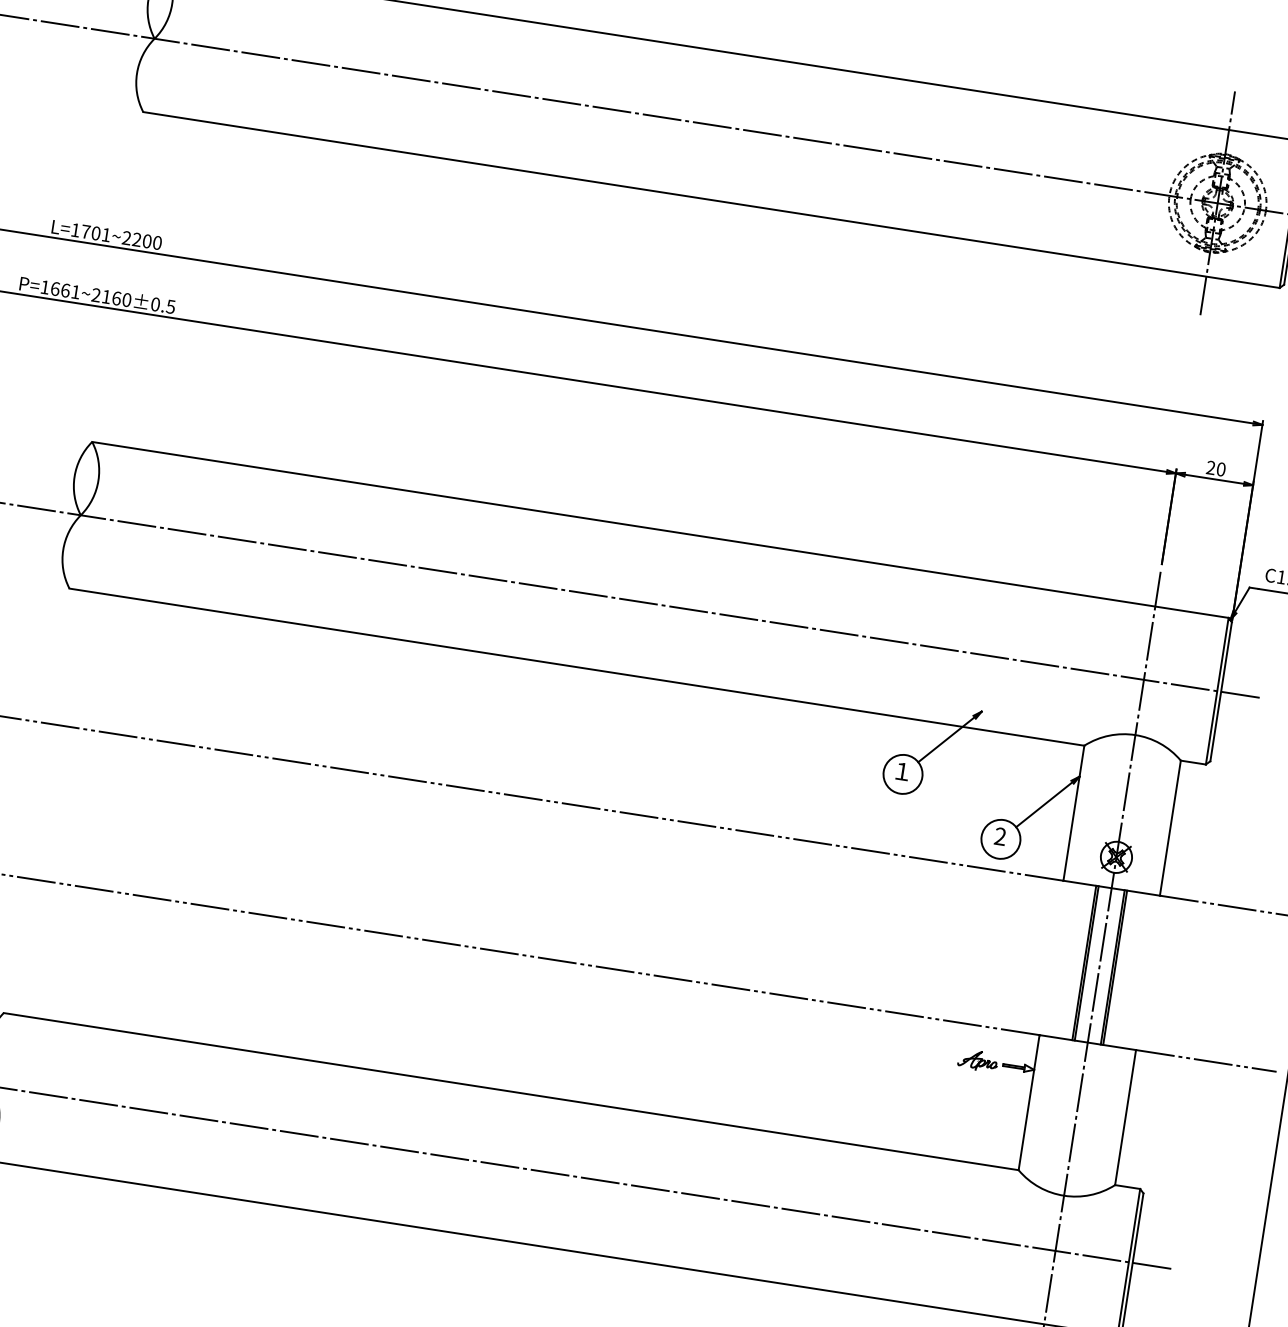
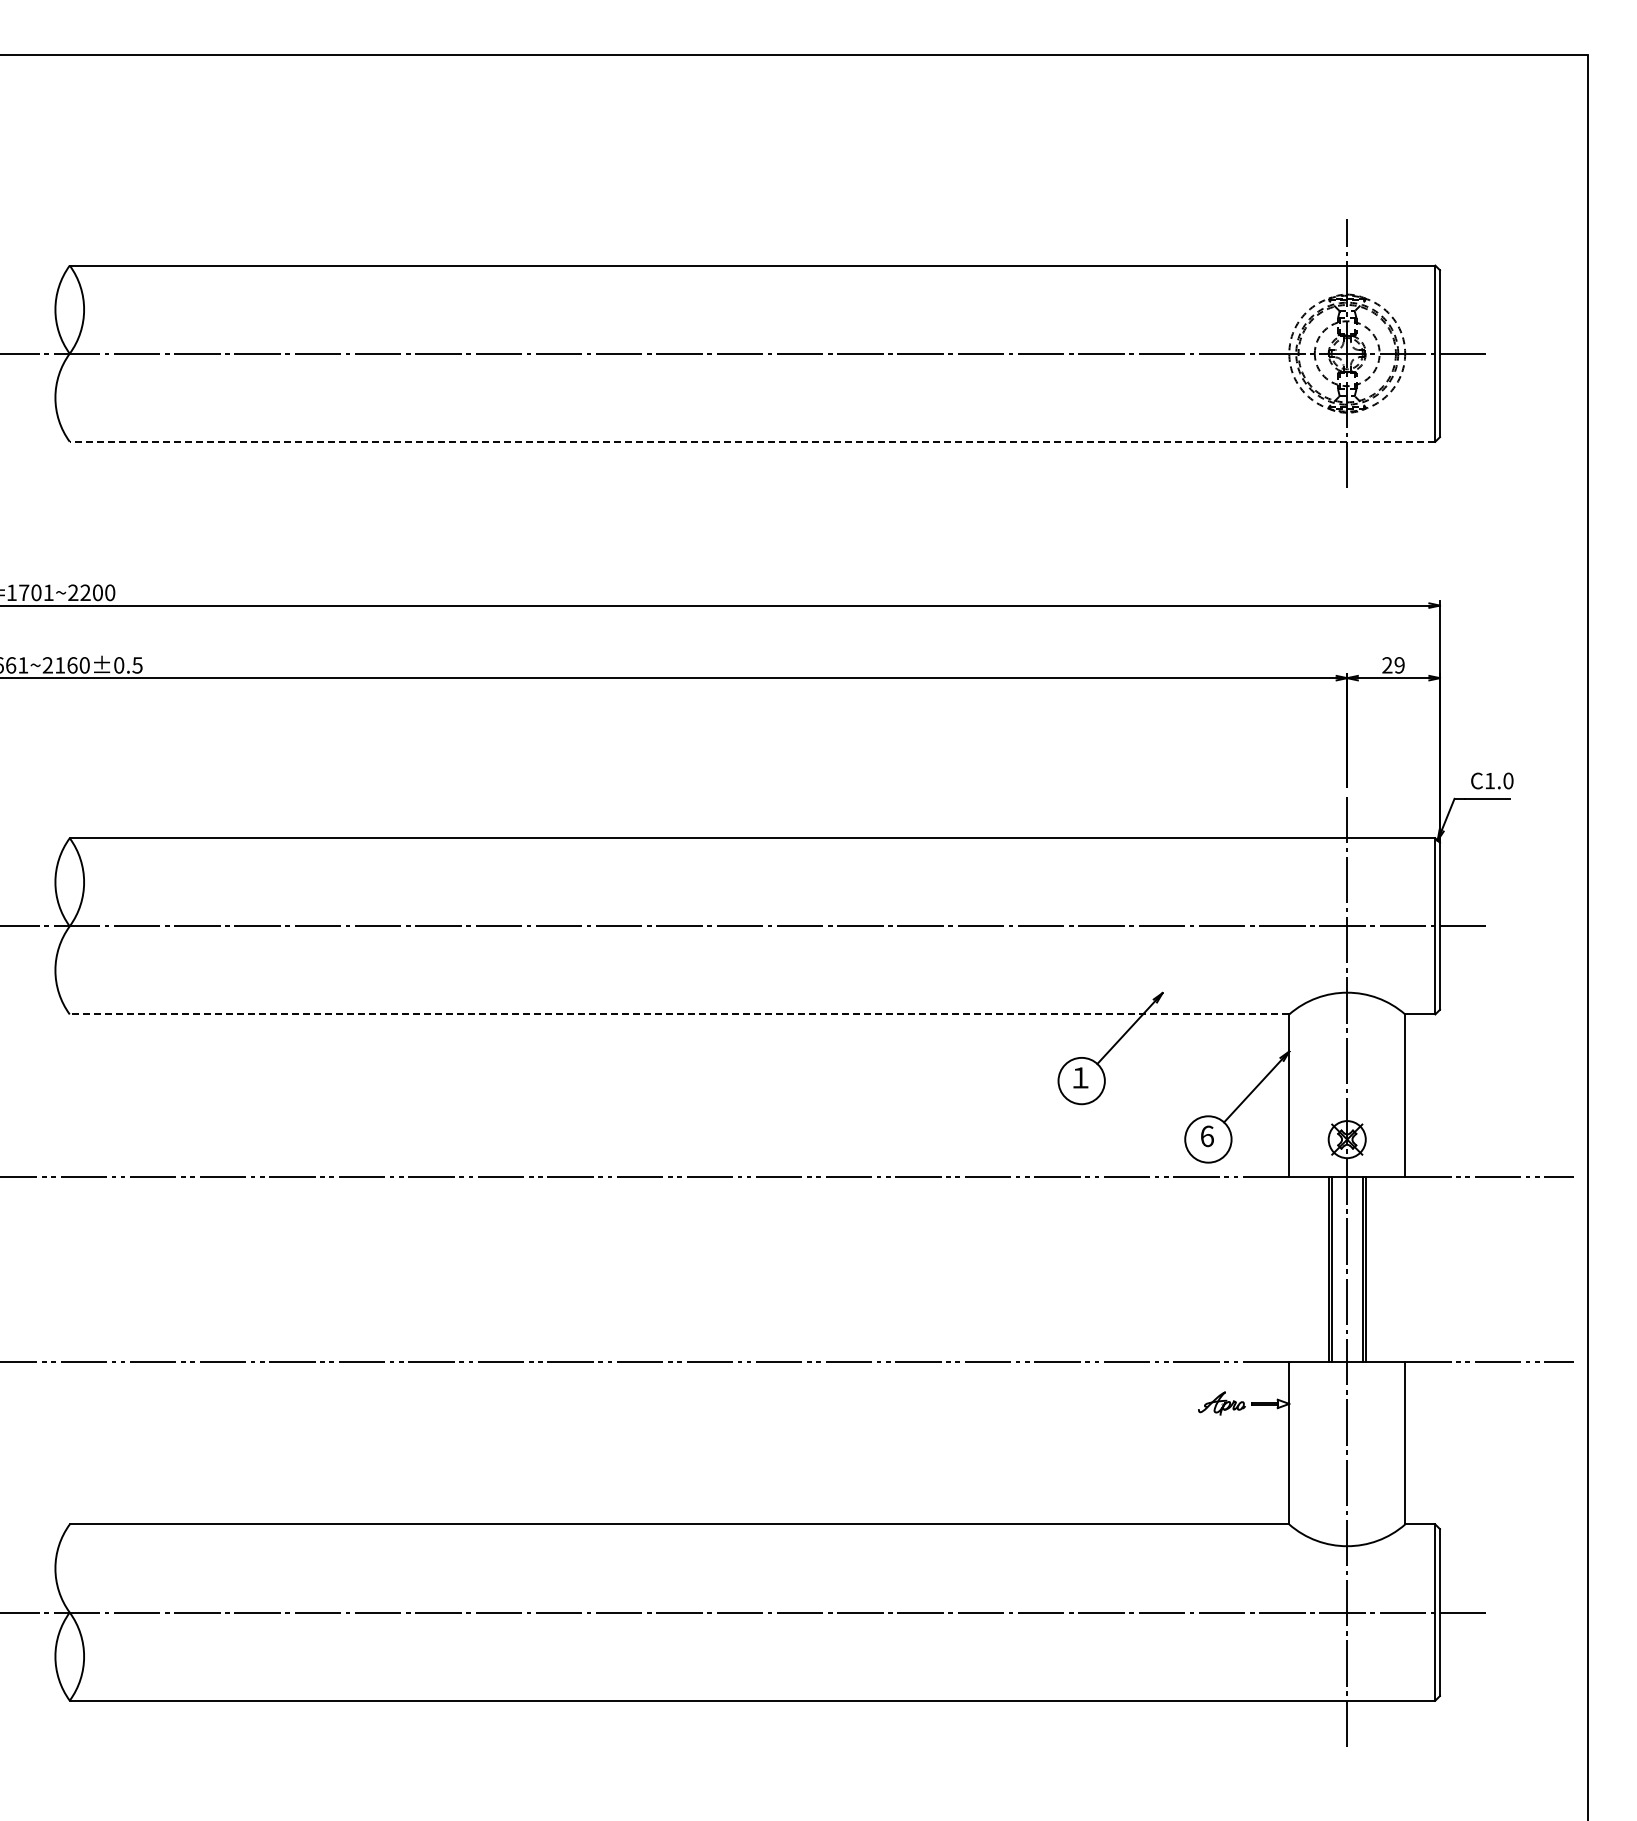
line: (711, 199) -> (752, 441), solid -> dashed
text: (1221, 469) -> (1399, 665), 20 -> 29
line: (576, 667) -> (679, 1014), solid -> dashed
text: (999, 836) -> (1206, 1136), 2 -> 6

